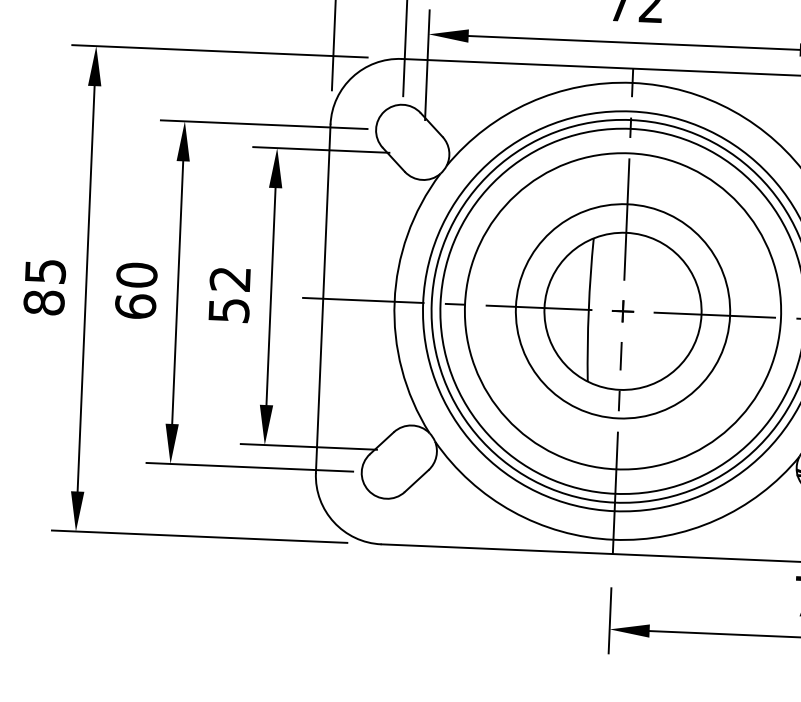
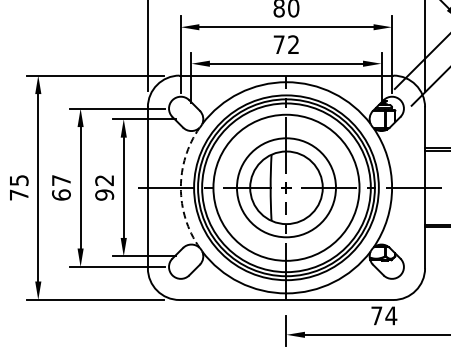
text: (137, 275) -> (61, 180), 60 -> 67
text: (42, 301) -> (18, 194), 85 -> 75
arc: (393, 301) -> (180, 187), solid -> dashed
text: (228, 309) -> (104, 194), 52 -> 92

